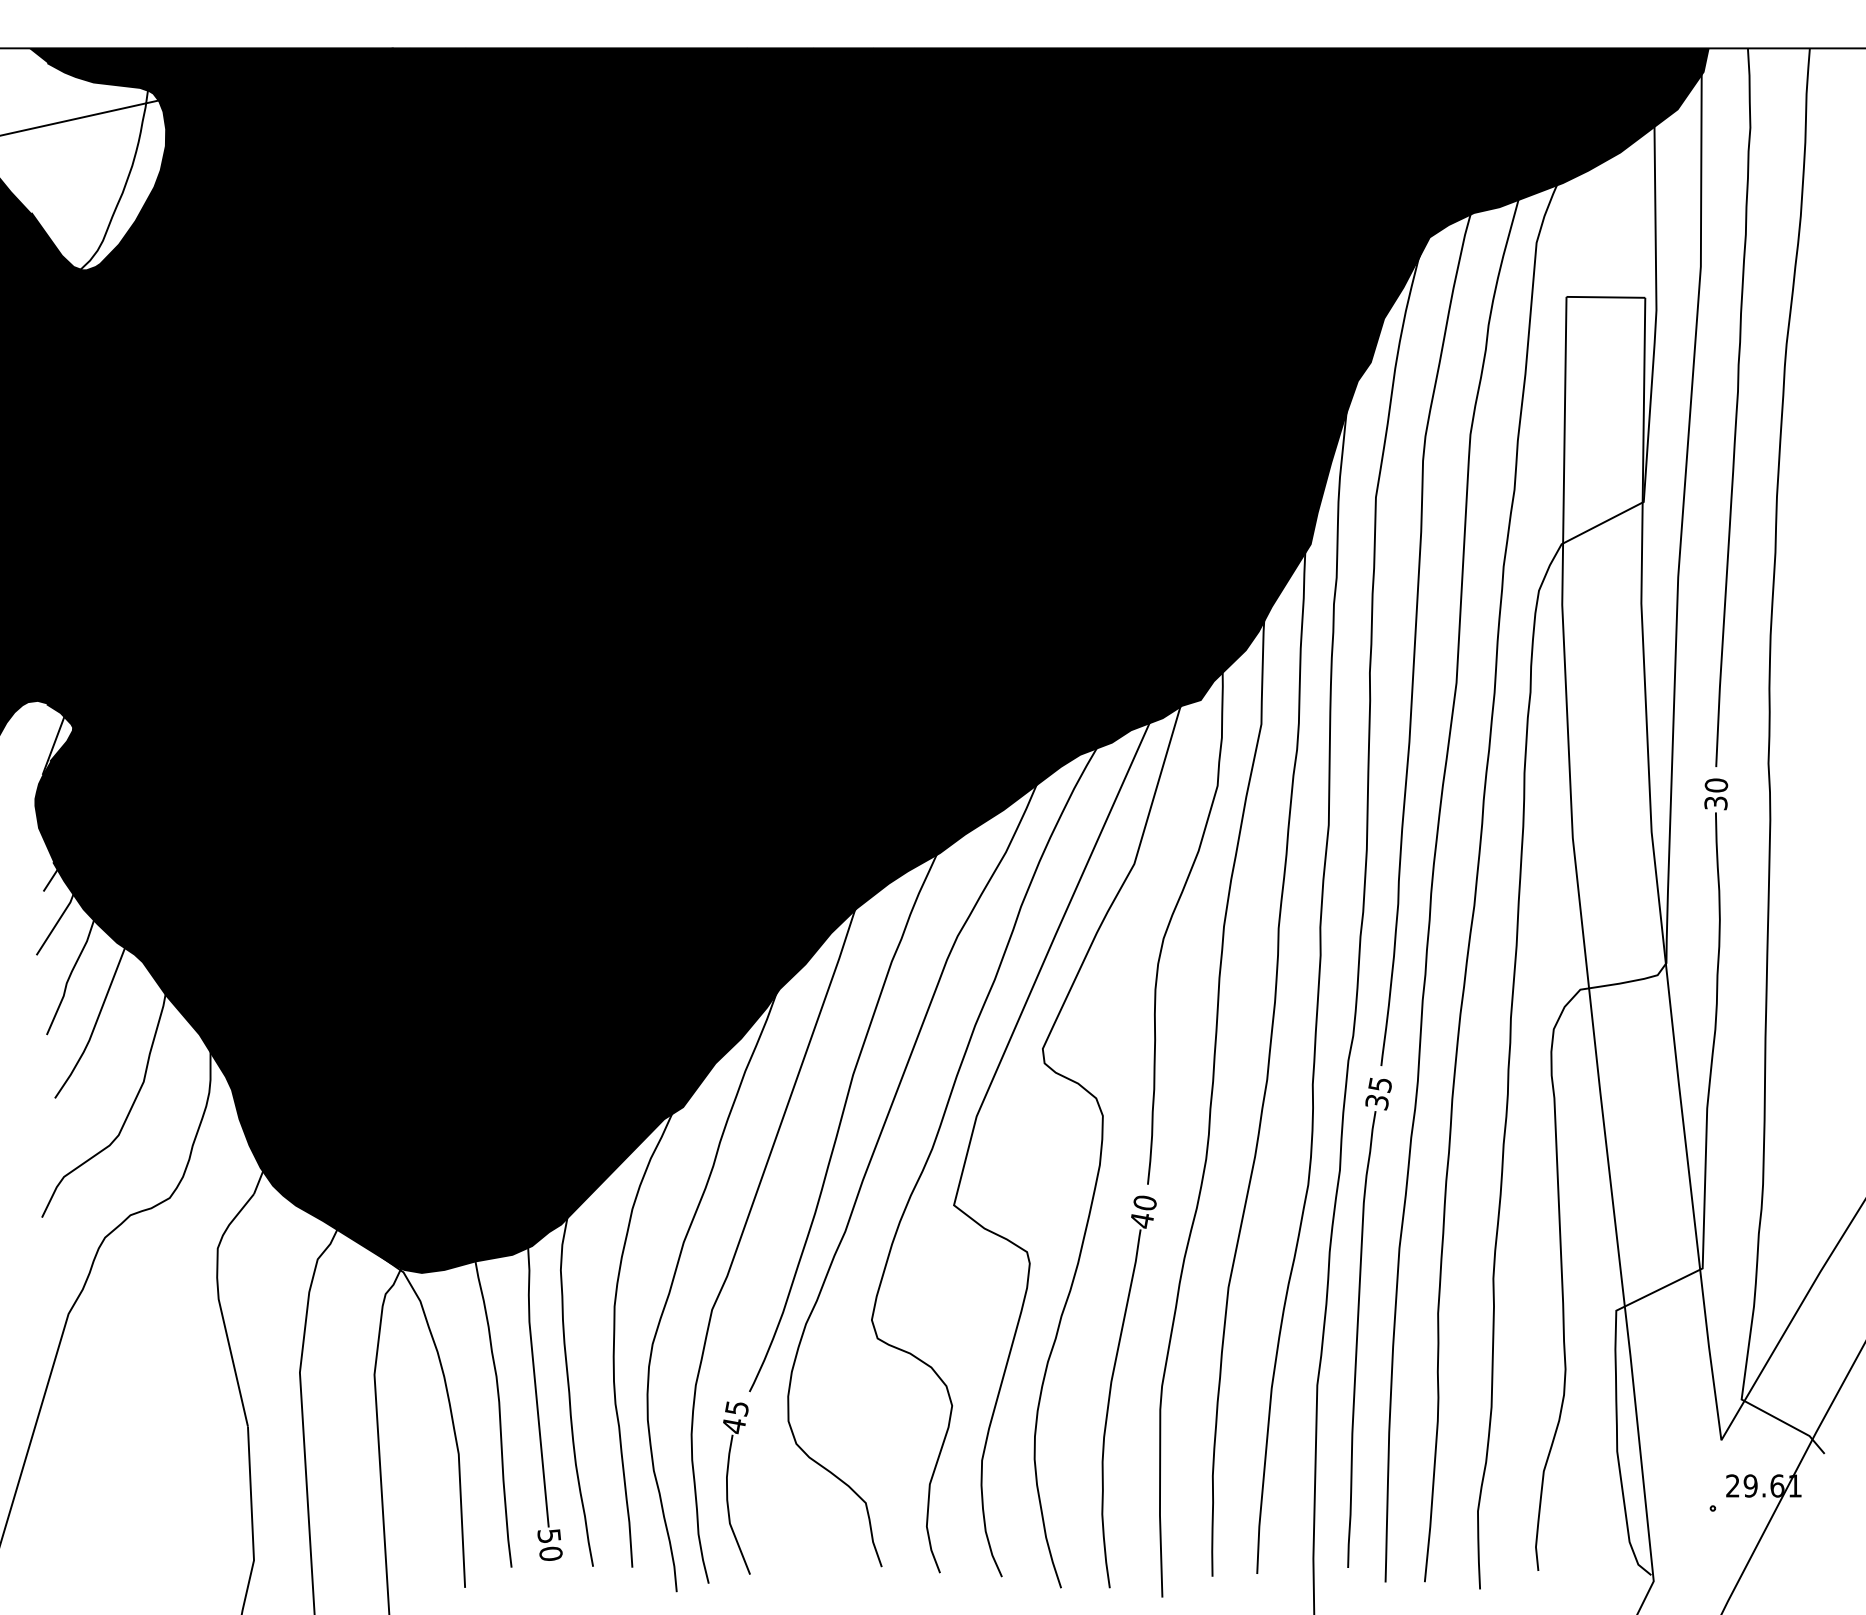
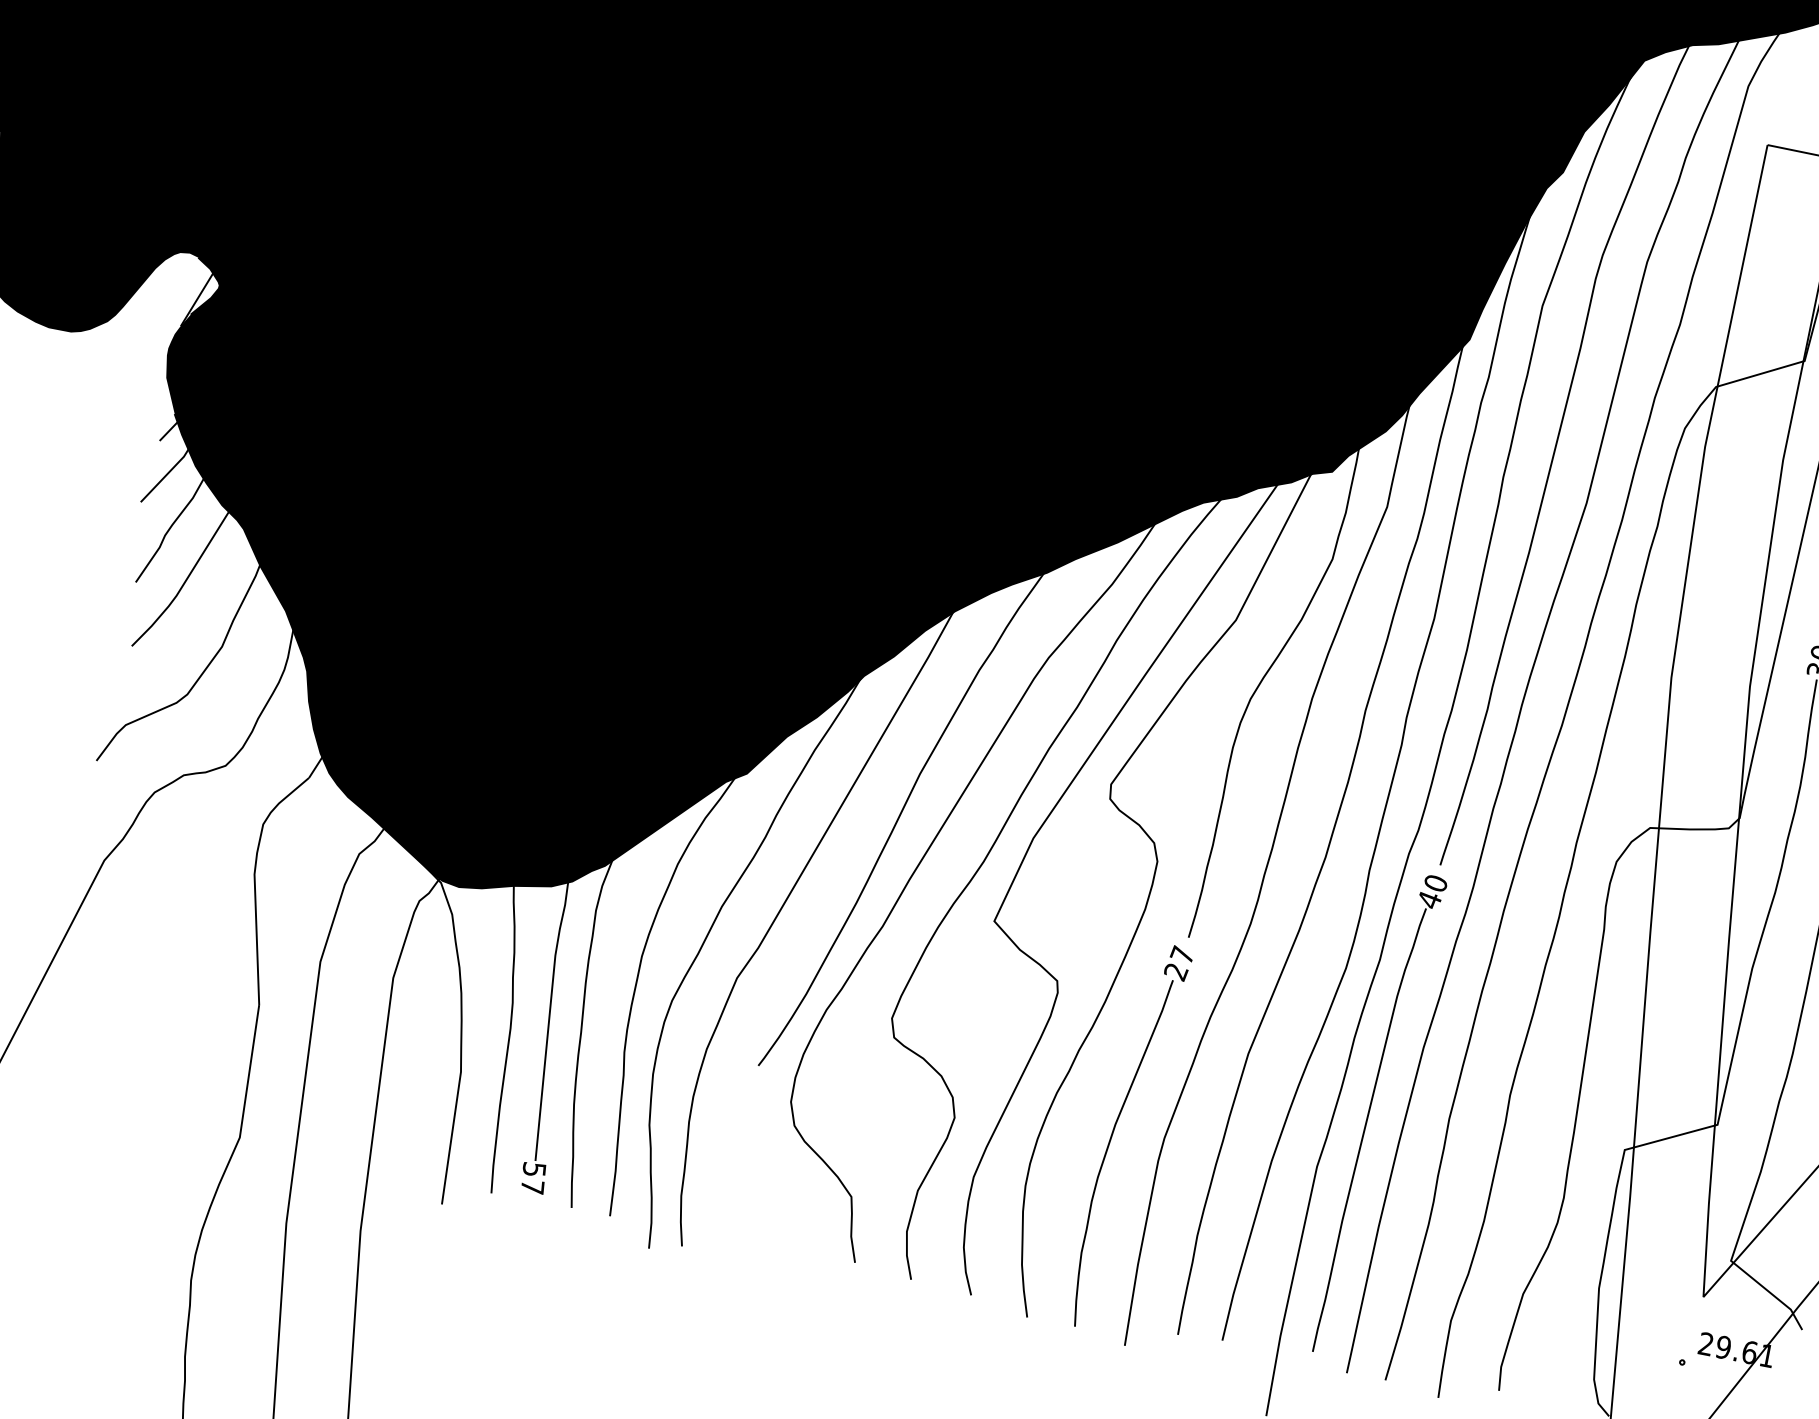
text: (1378, 1093) -> (1432, 891), 35 -> 40
text: (1143, 1211) -> (1179, 963), 40 -> 27
part: (727, 1487) -> (718, 1155), removed
text: (550, 1553) -> (532, 1186), 50 -> 57

